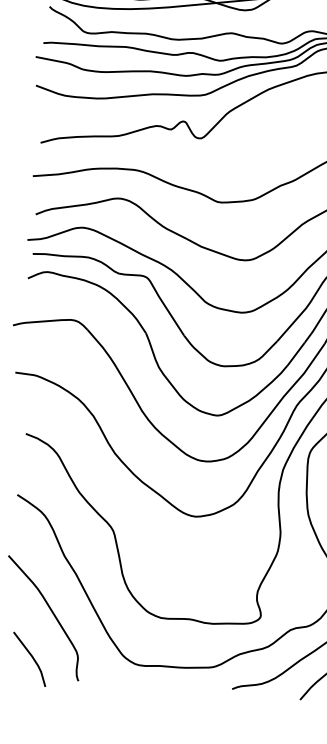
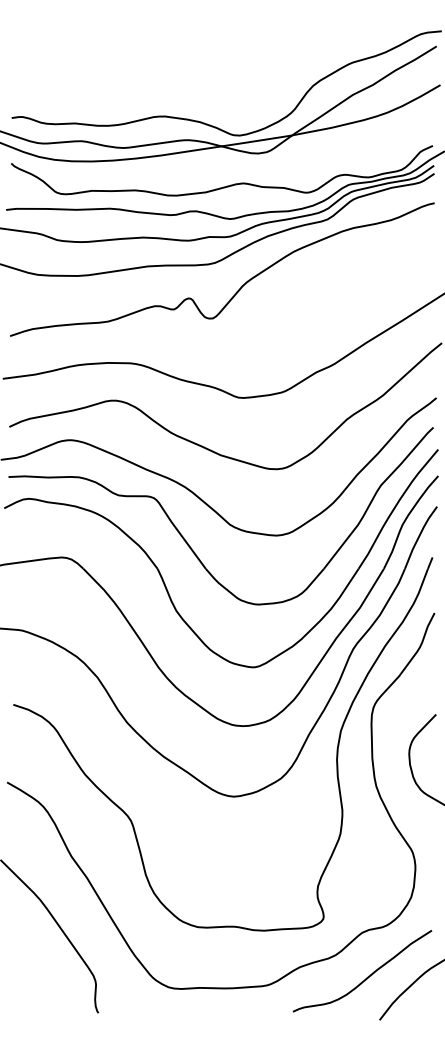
line: (31, 657) -> (37, 986), removed

